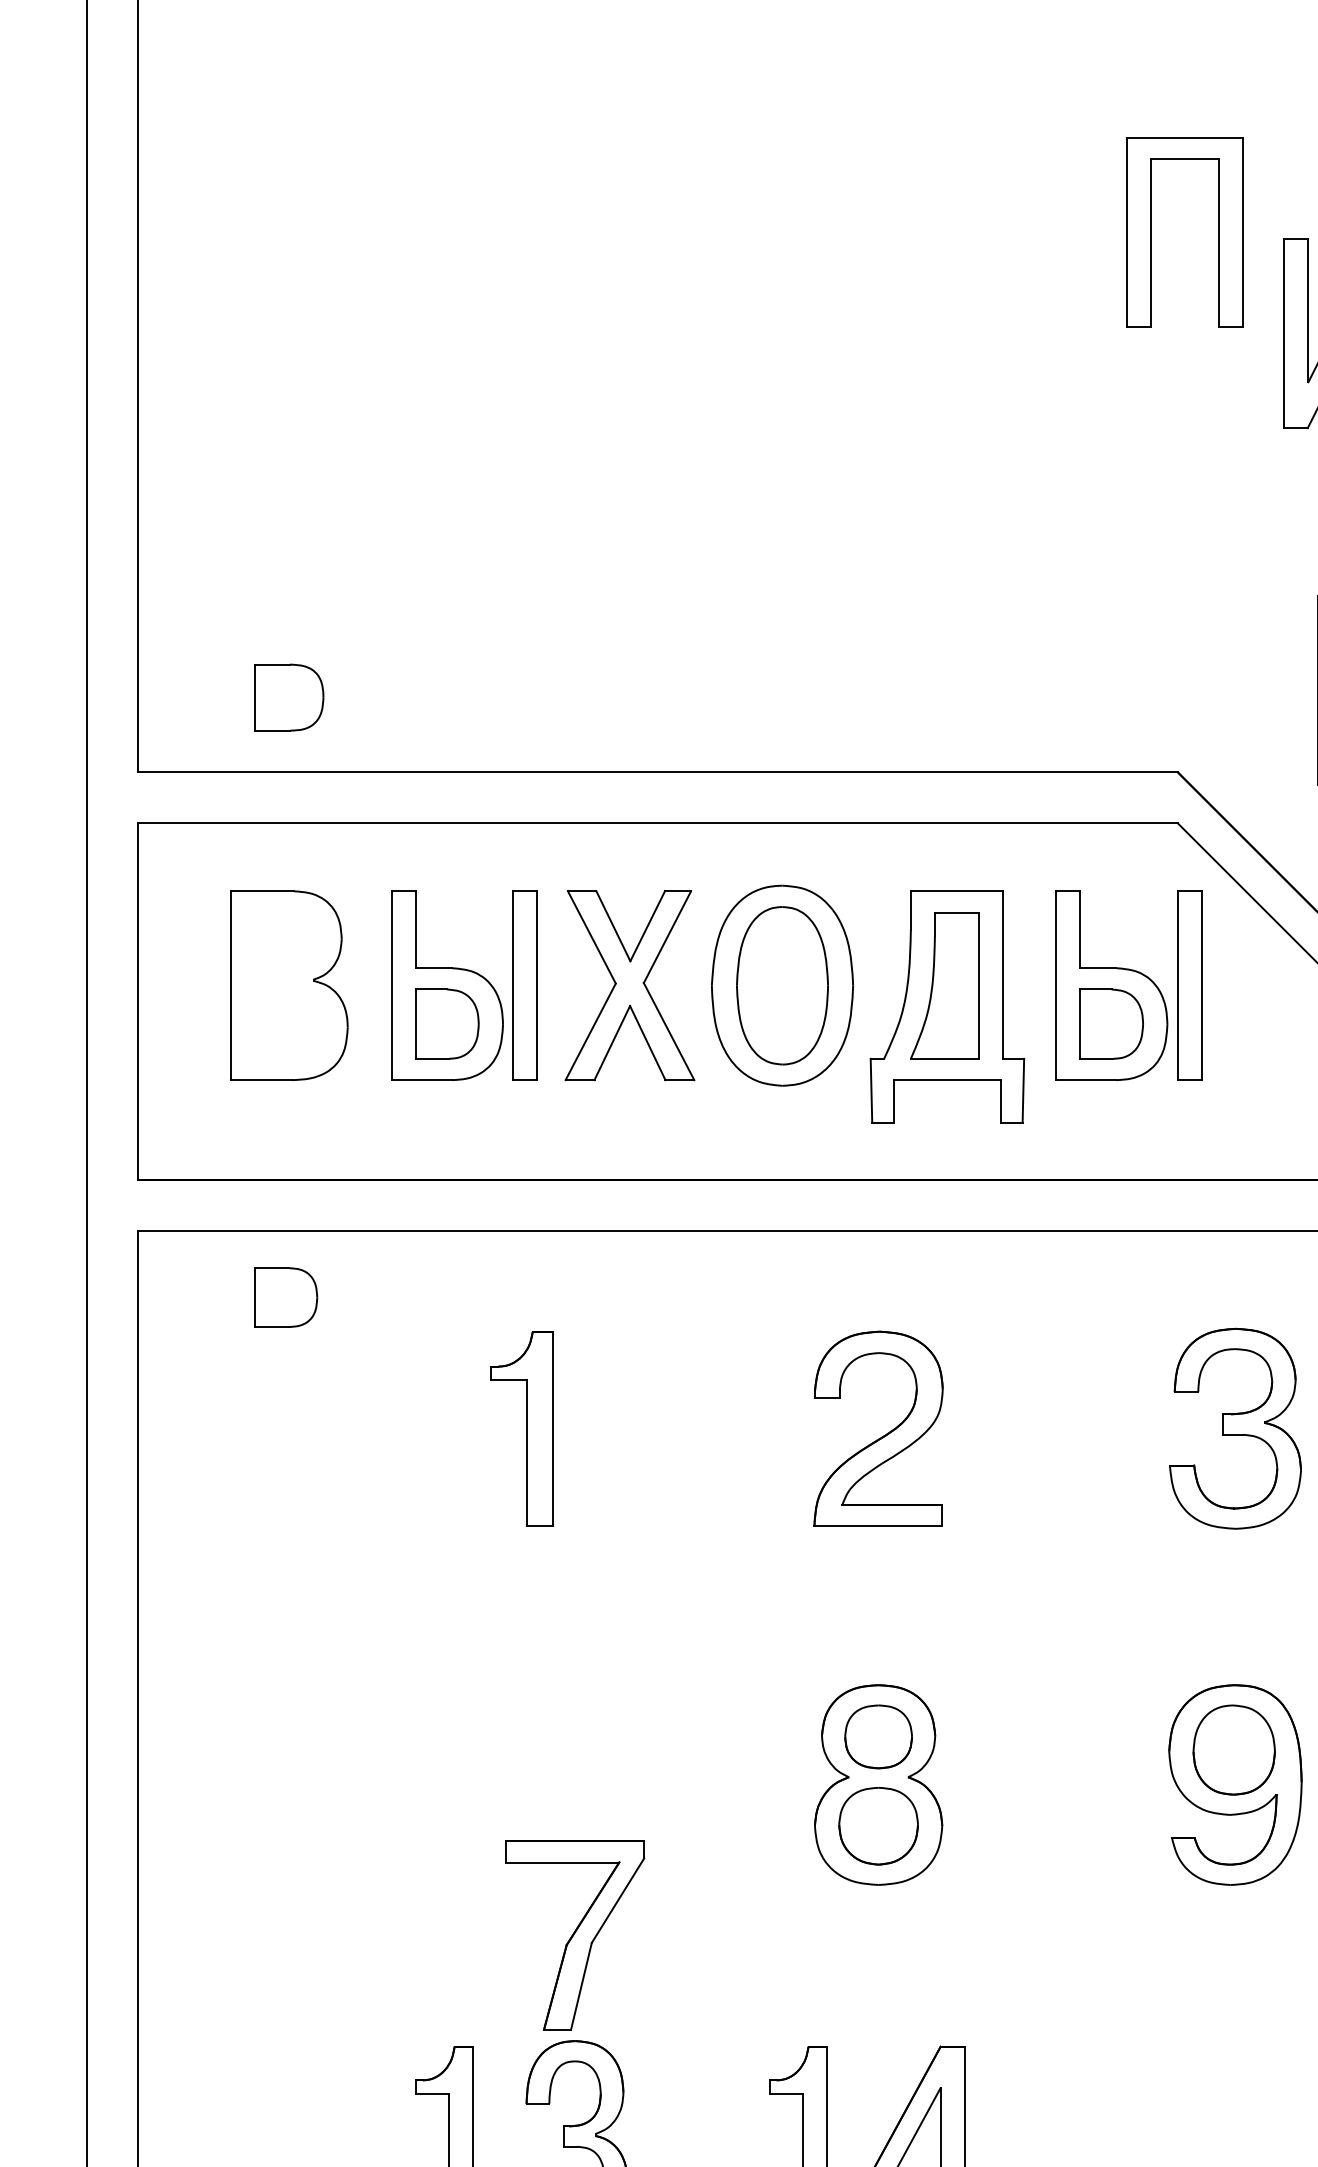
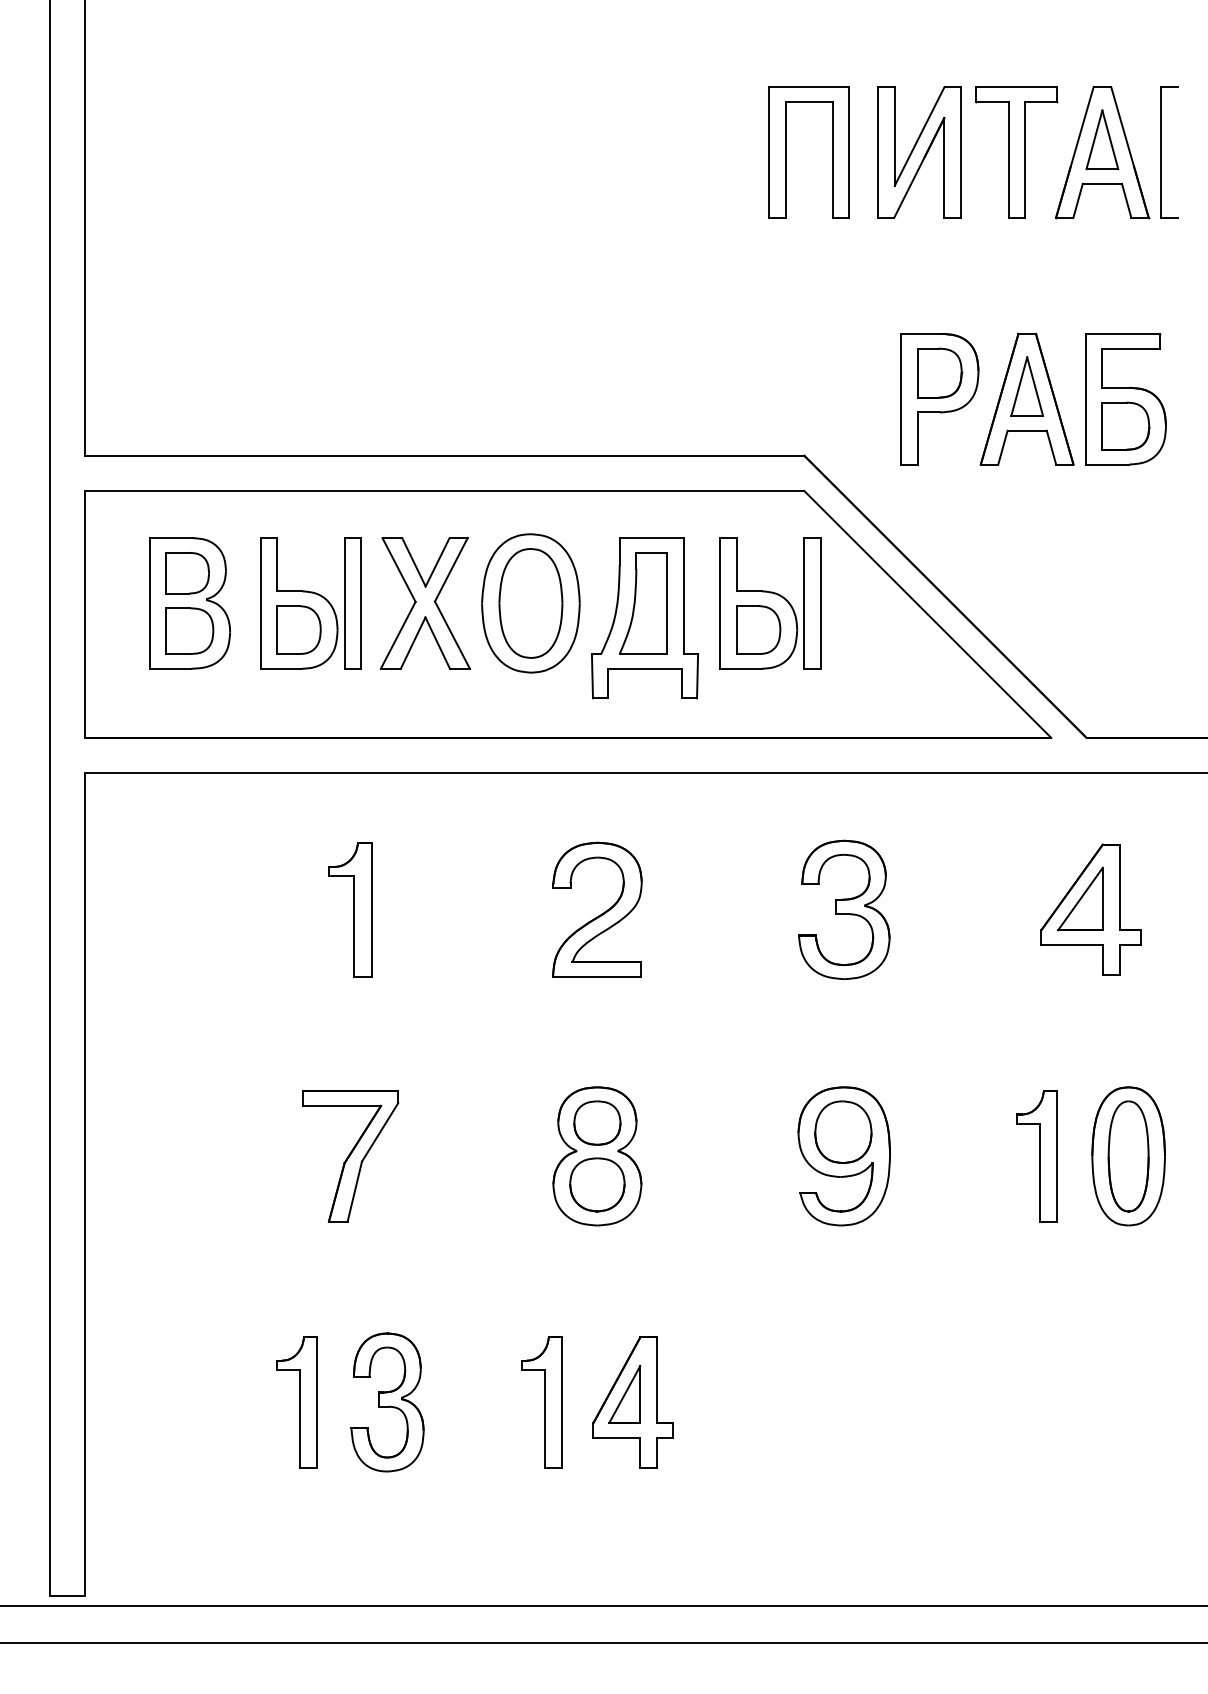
part: (1151, 232) -> (786, 152), moved
part: (288, 696) -> (189, 630), moved
part: (286, 1298) -> (187, 573), moved
part: (575, 1935) -> (350, 1156), moved

